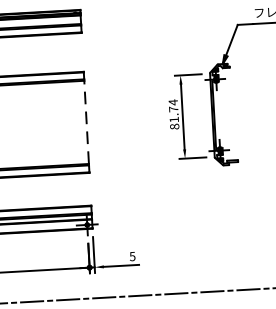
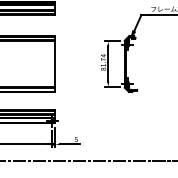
line: (87, 122) -> (55, 64), dashed -> solid

